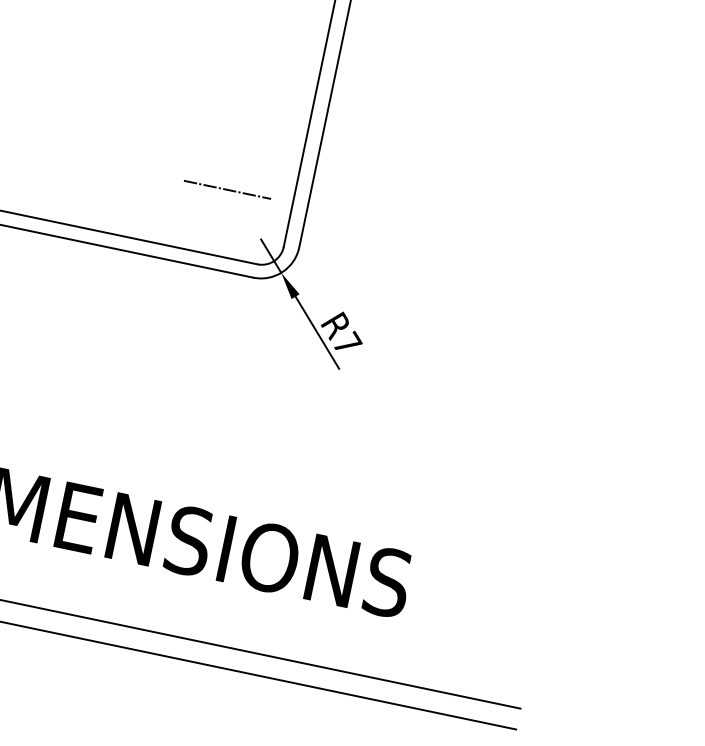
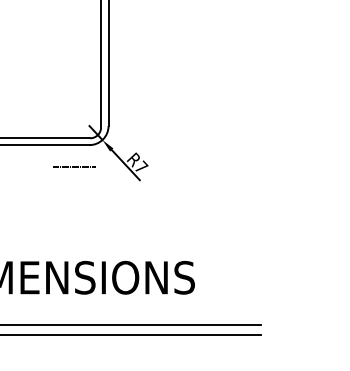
line: (227, 189) -> (74, 166), moved

